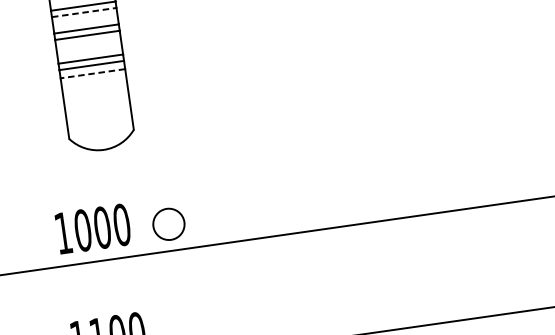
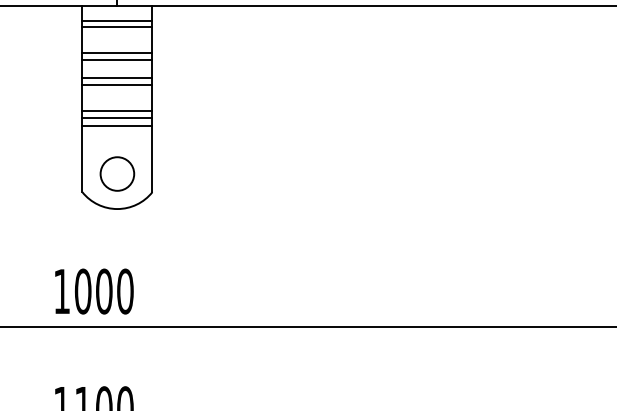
line: (84, 12) -> (117, 60), dashed -> solid
line: (92, 73) -> (116, 126), dashed -> solid
circle: (168, 223) -> (117, 173), moved

